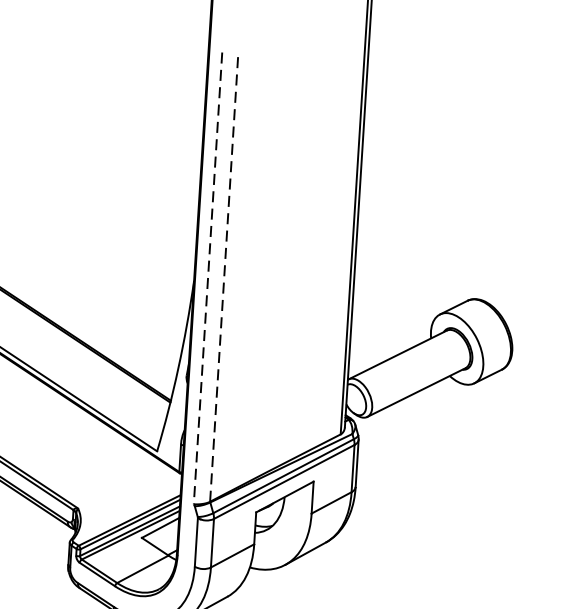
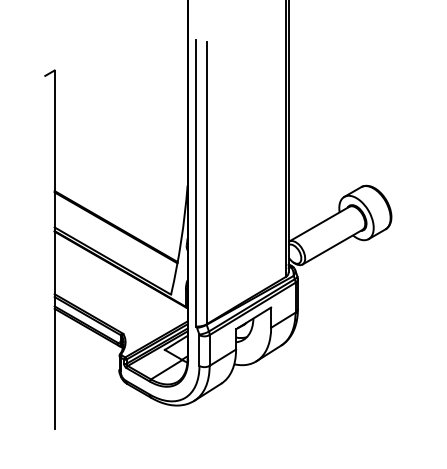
line: (208, 278) -> (196, 183), dashed -> solid
line: (224, 278) -> (206, 182), dashed -> solid

